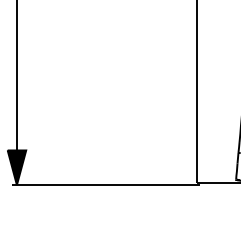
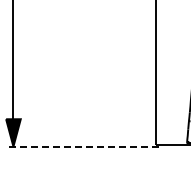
line: (106, 184) -> (84, 146), solid -> dashed

